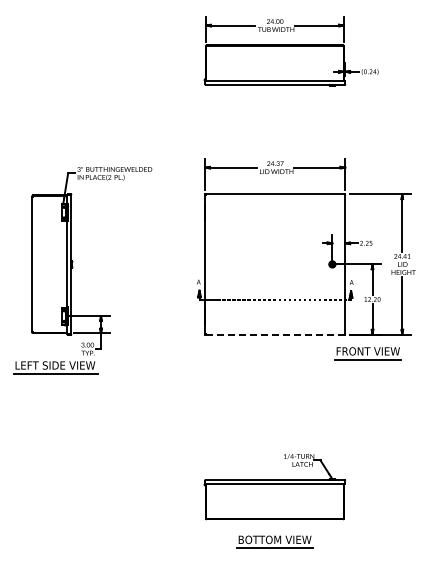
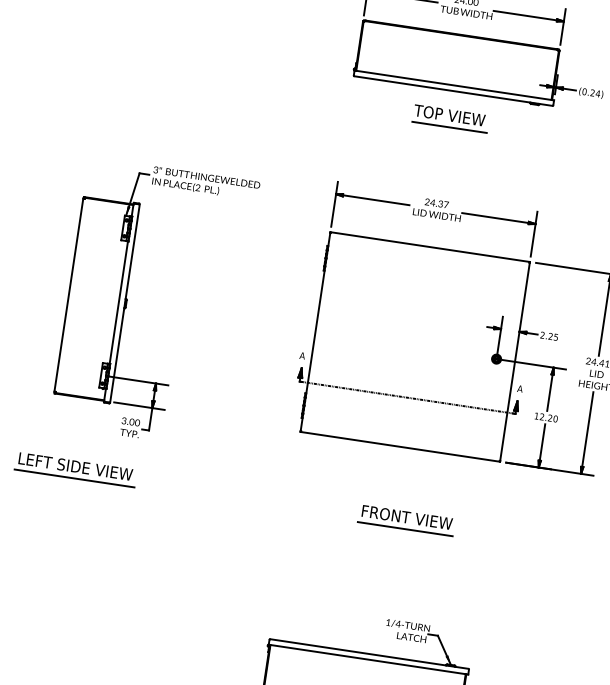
part: (275, 103) -> (449, 117), added
line: (274, 334) -> (399, 446), dashed -> solid
part: (367, 353) -> (405, 520), moved
part: (55, 367) -> (75, 469), moved

